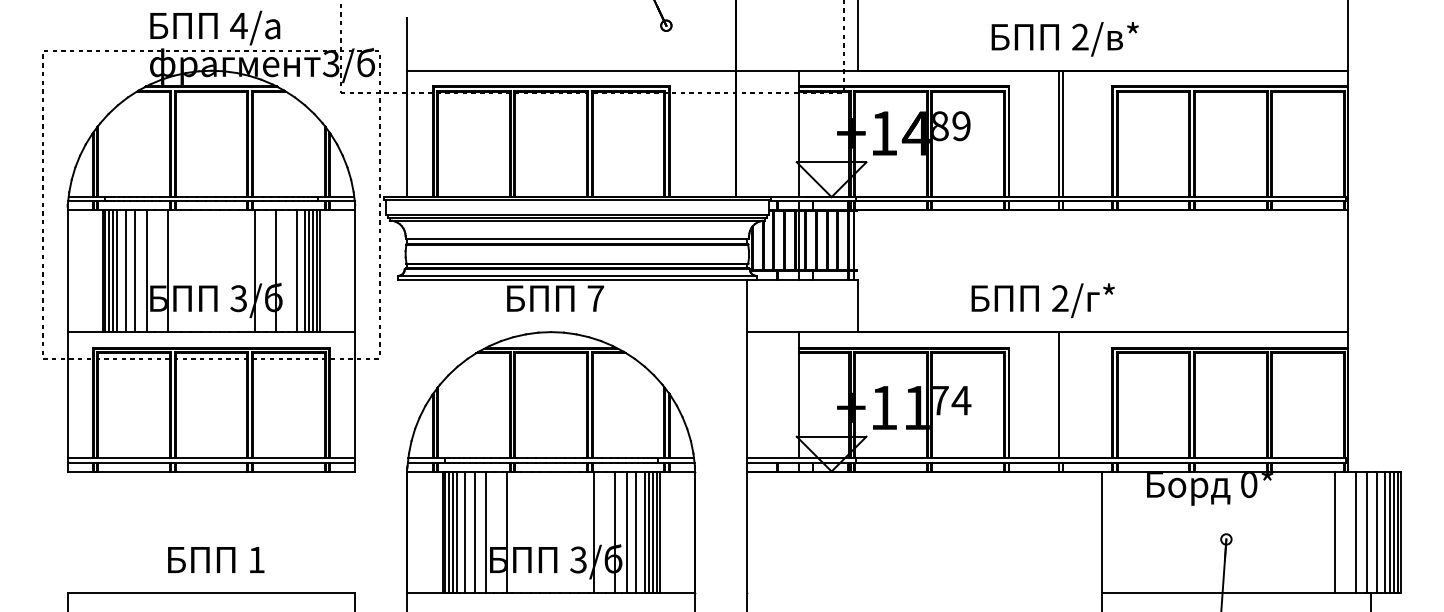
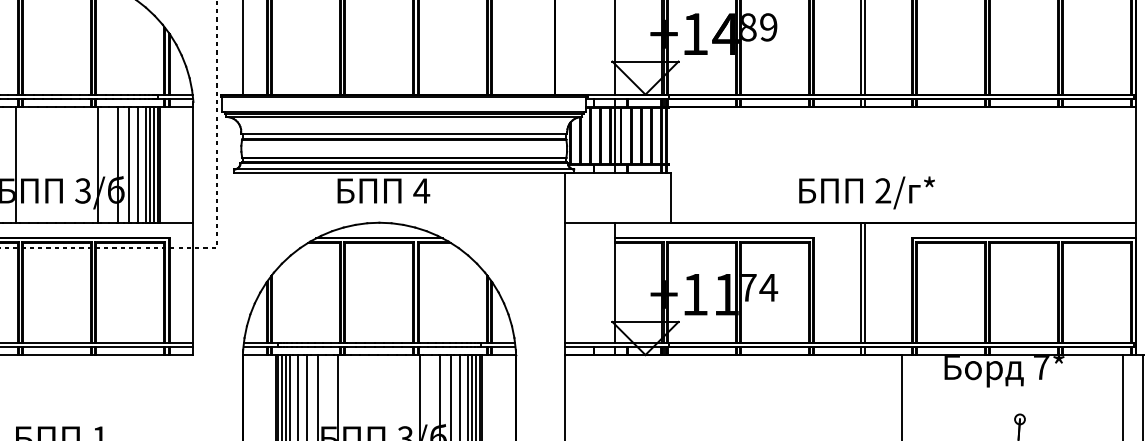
line: (286, 271) -> (128, 165), added
text: (595, 298) -> (421, 190), 7 -> 4
text: (1042, 300) -> (866, 192), moved
line: (1063, 395) -> (865, 282), added
text: (1249, 485) -> (1041, 368), 0* -> 7*

